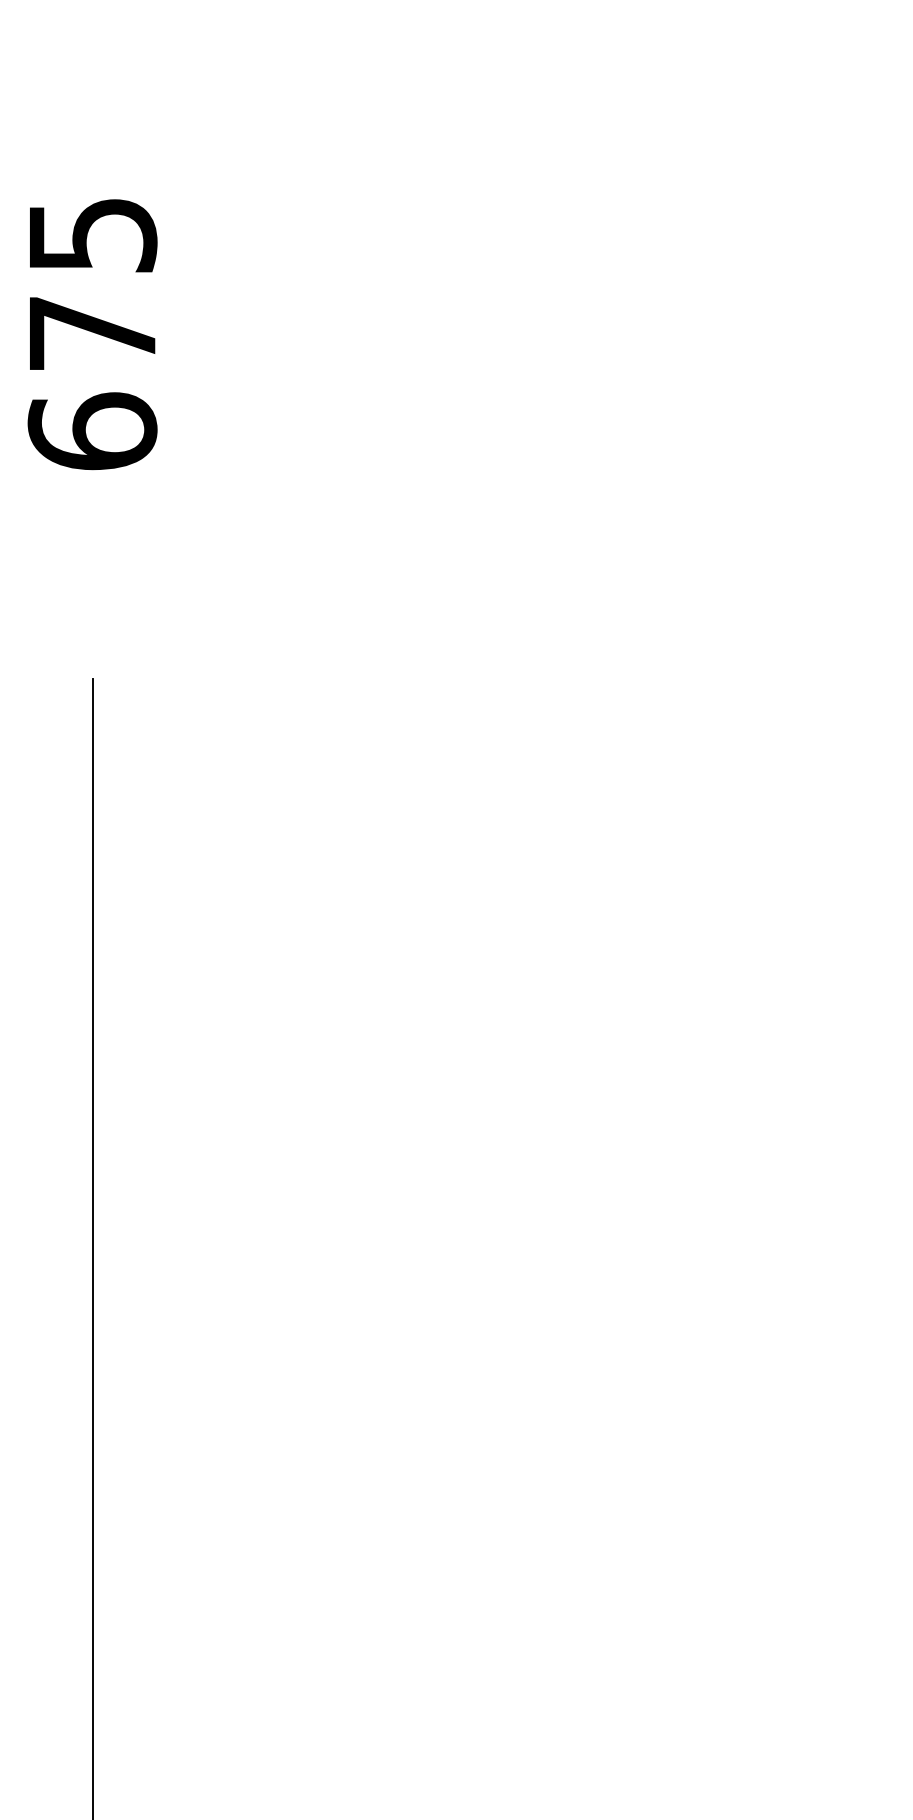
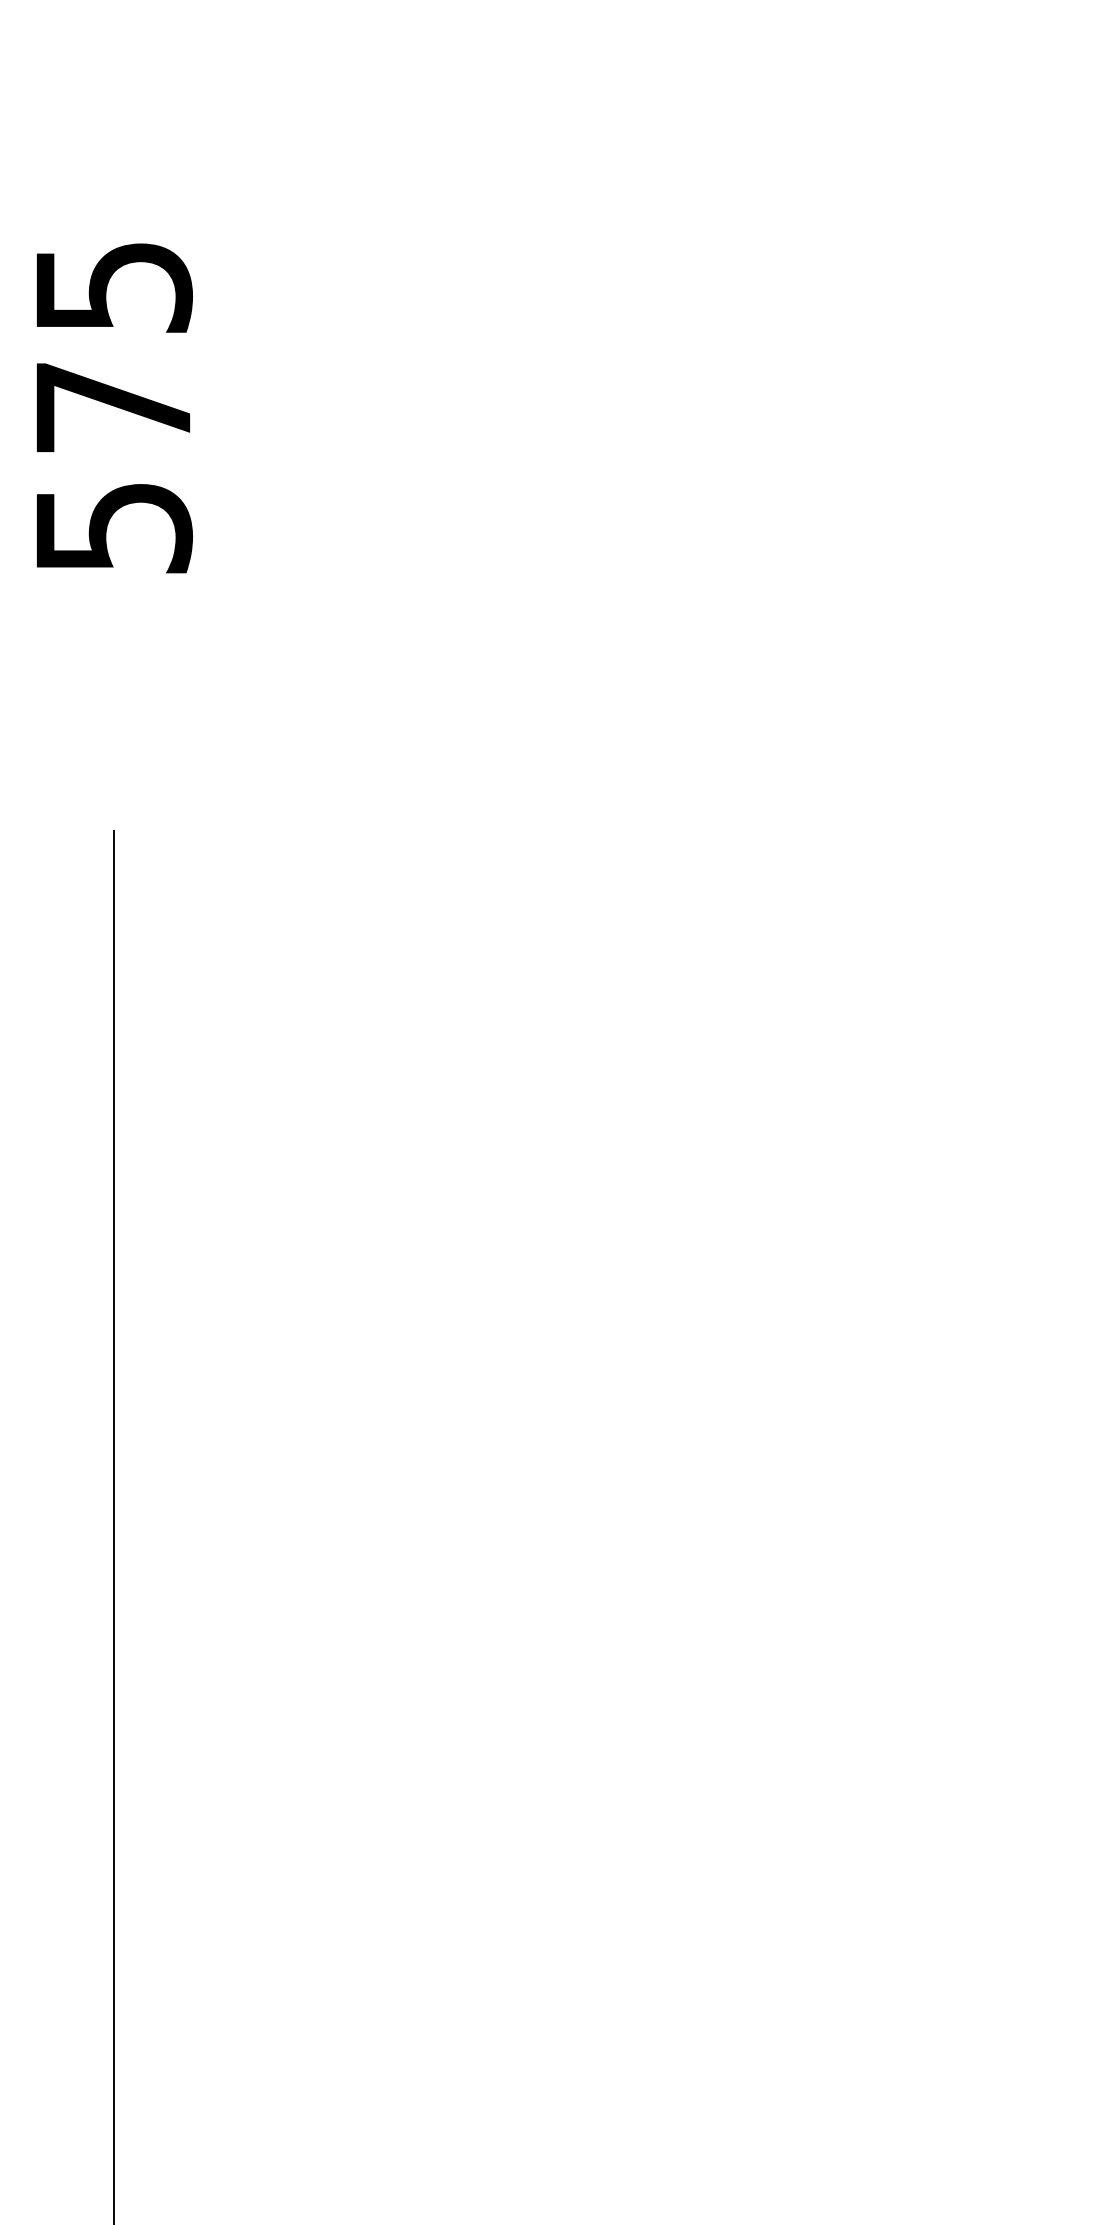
text: (92, 430) -> (113, 526), 675 -> 575

